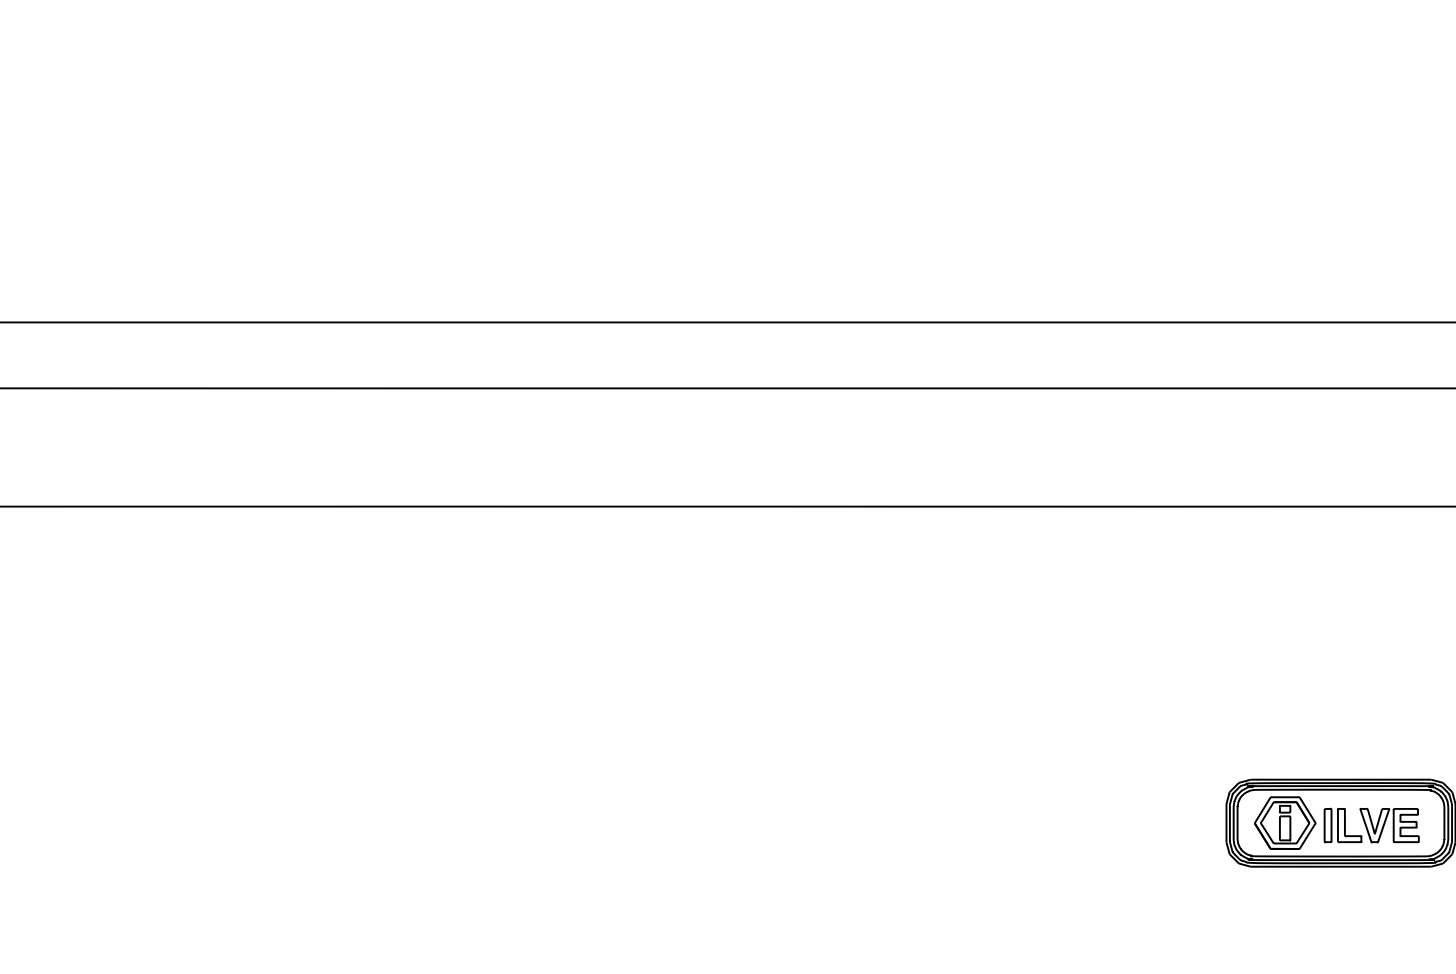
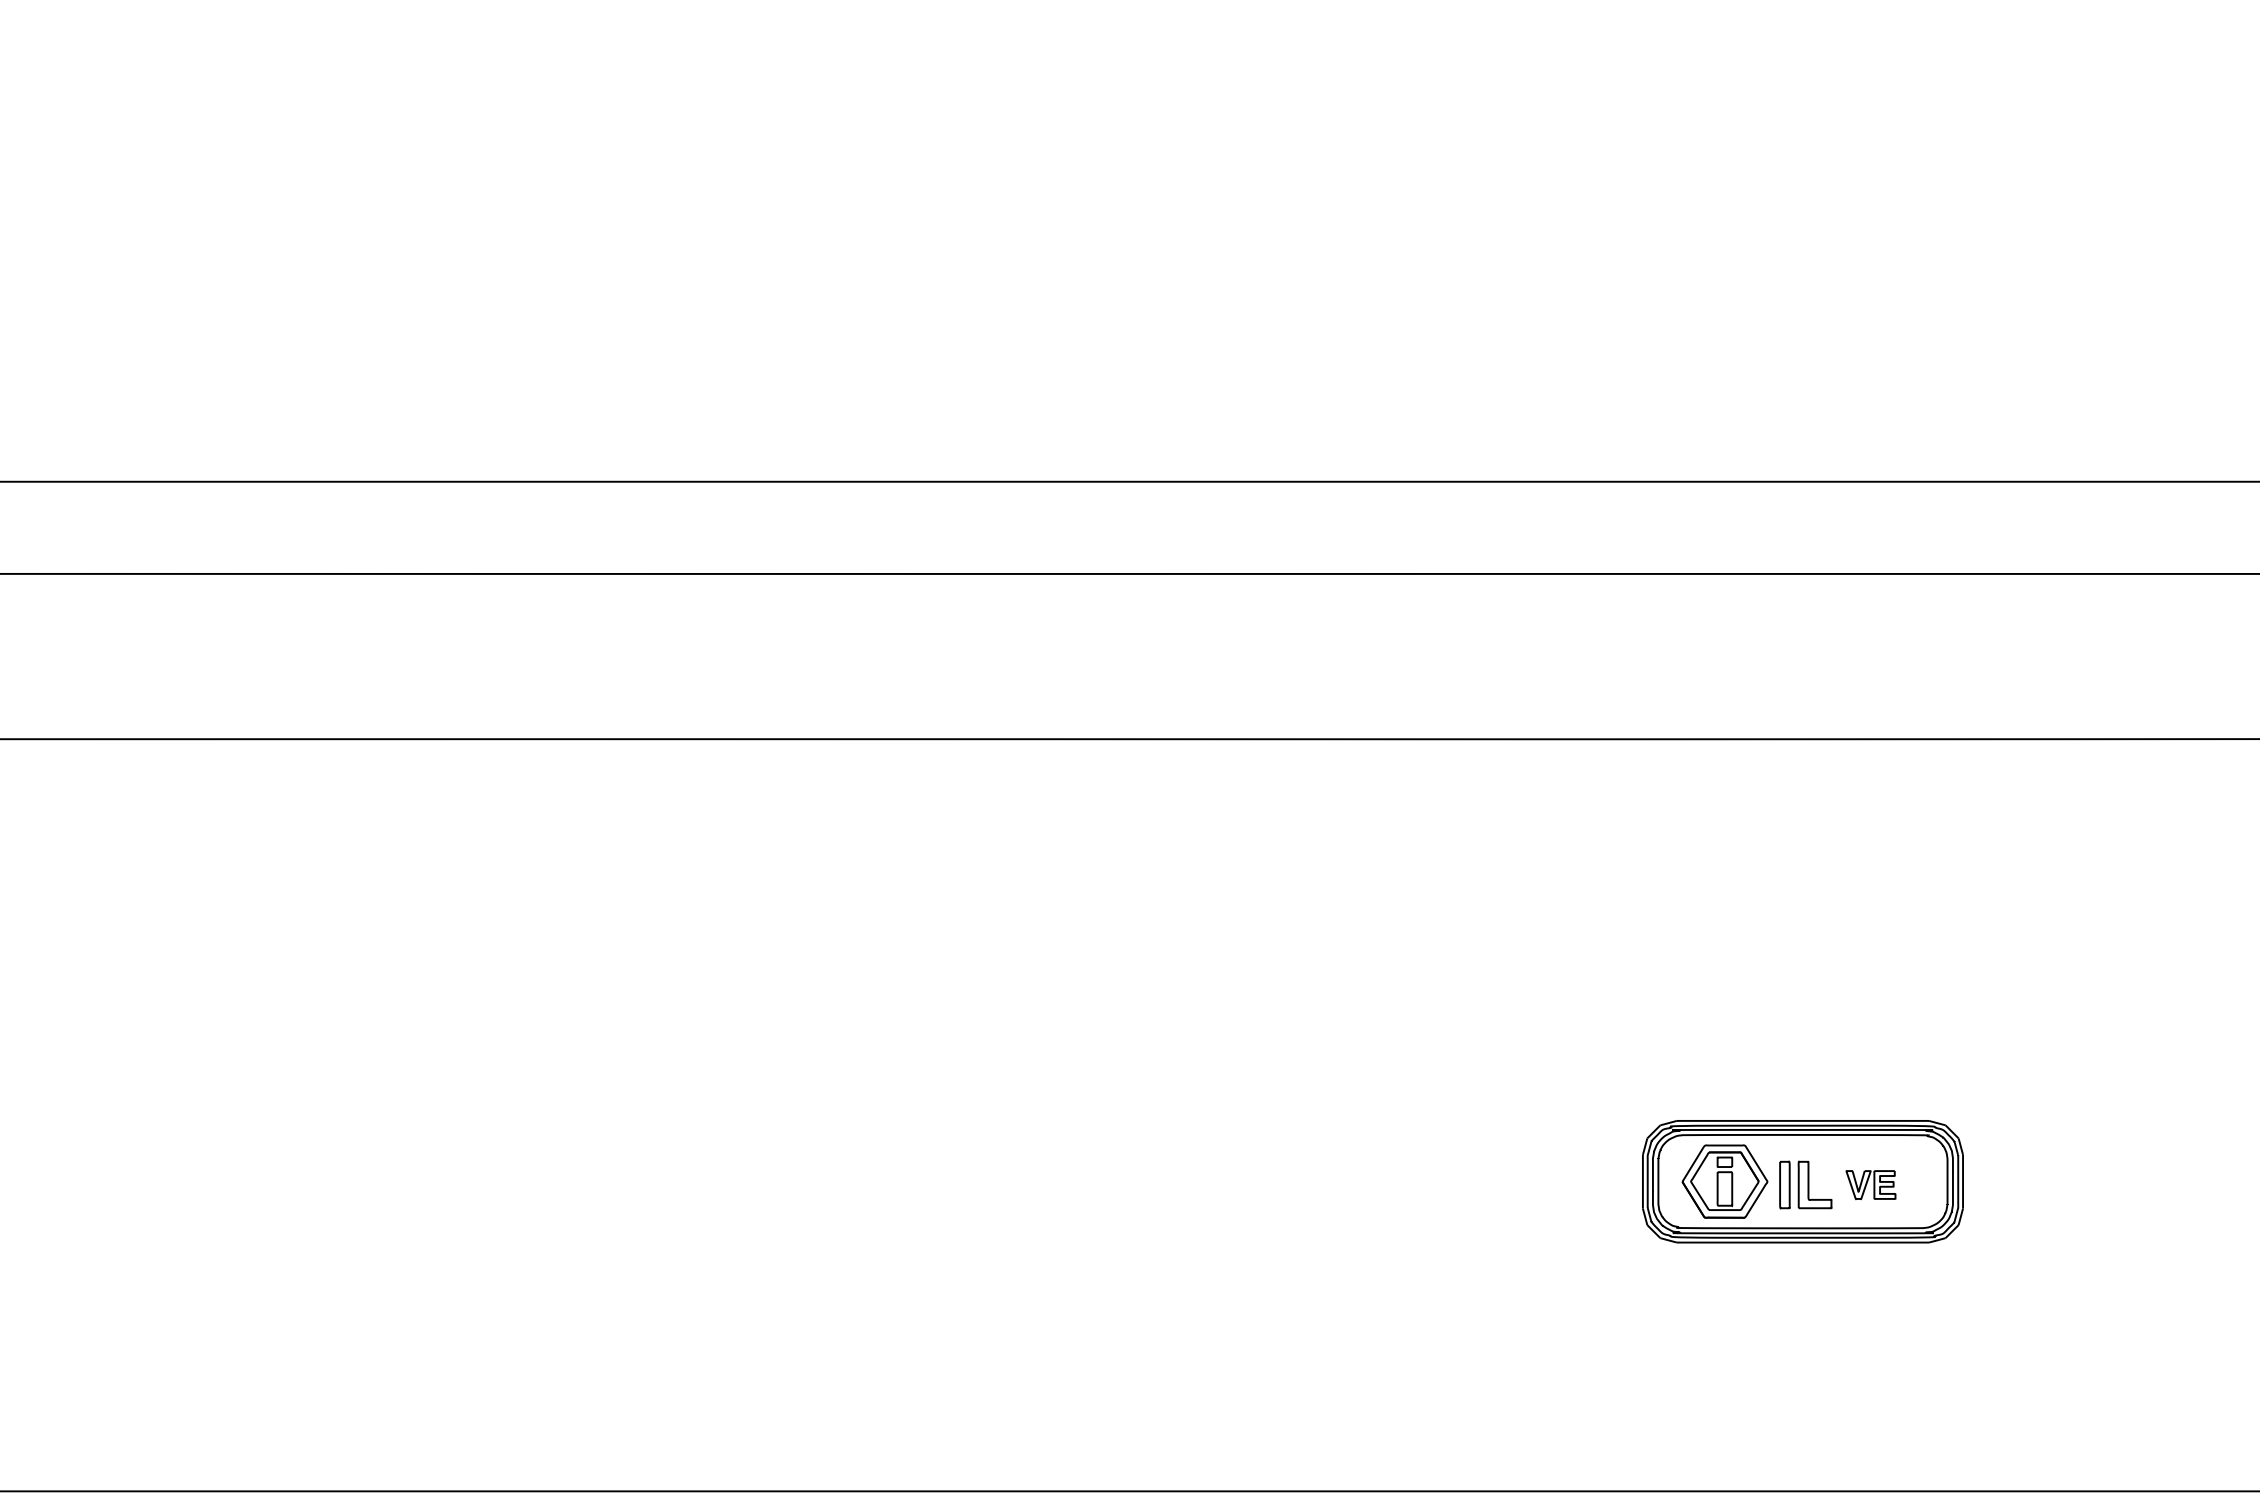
part: (1389, 825) -> (1870, 1184), size x0.6

